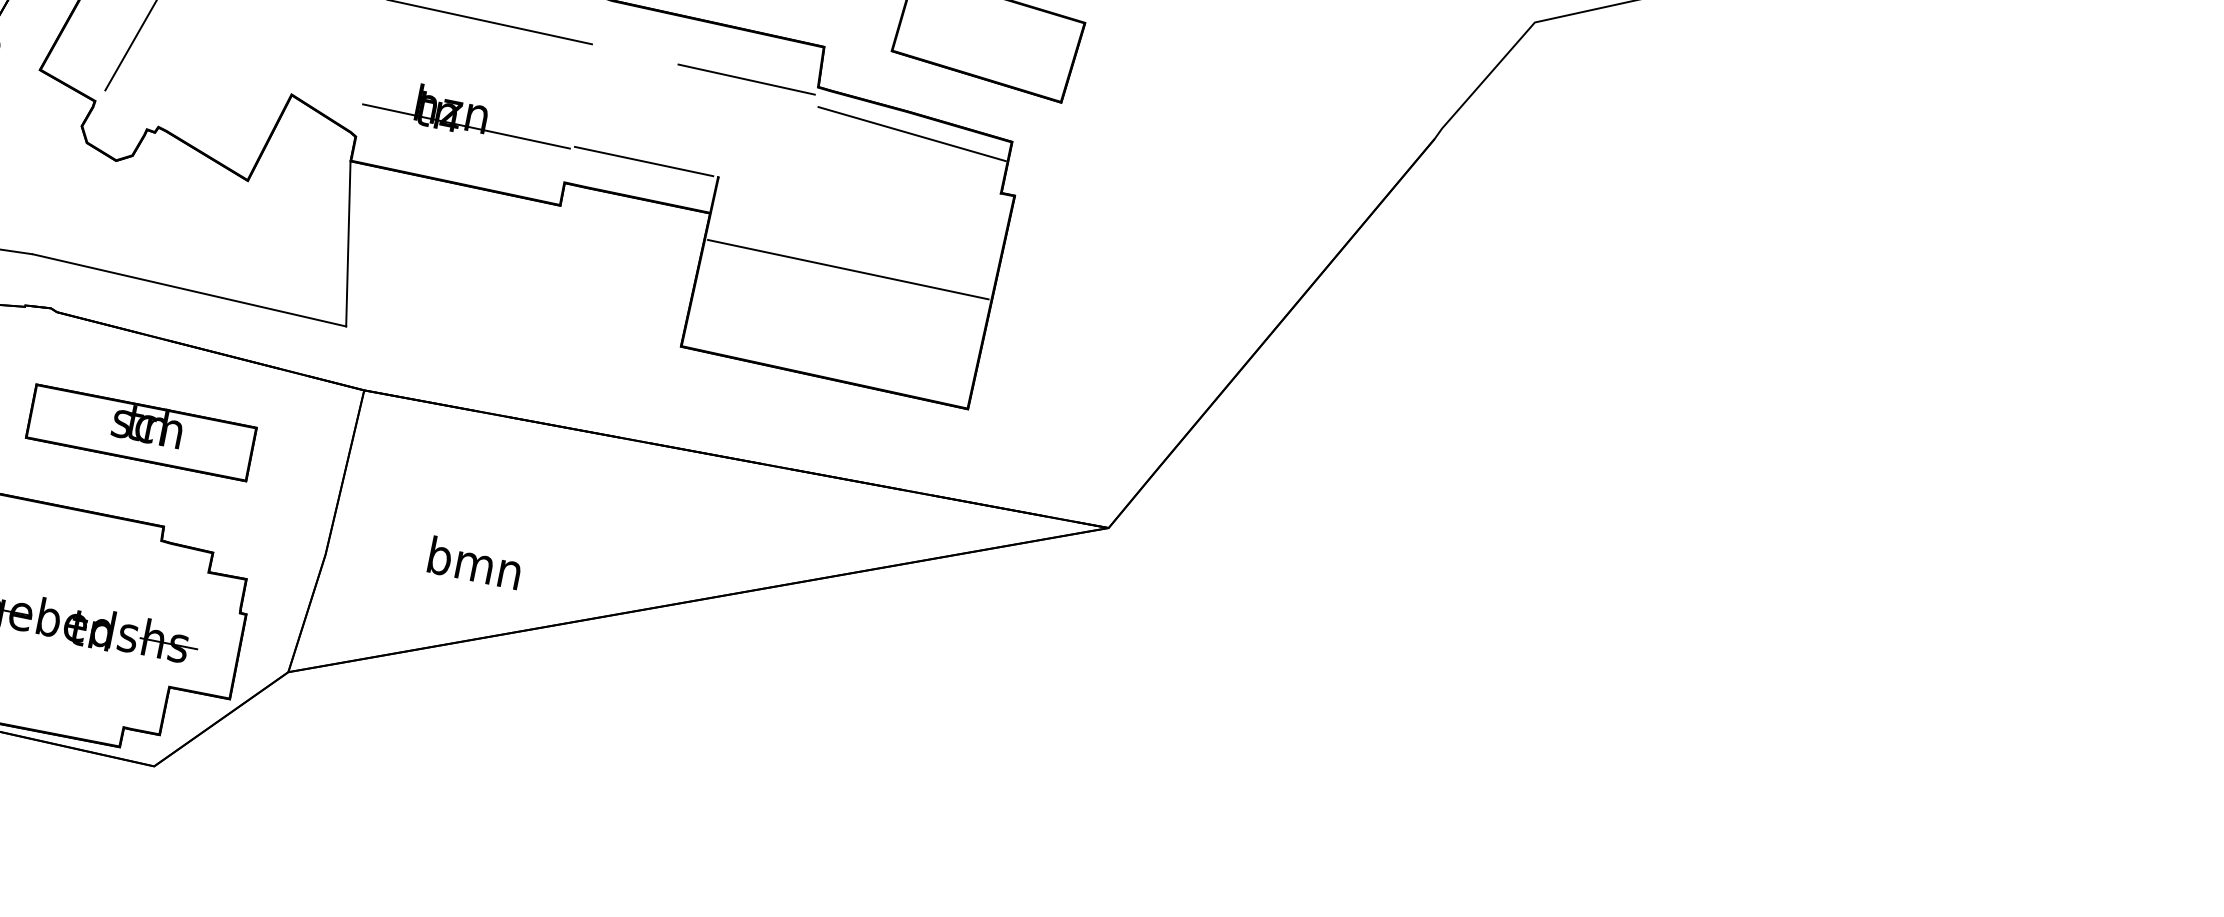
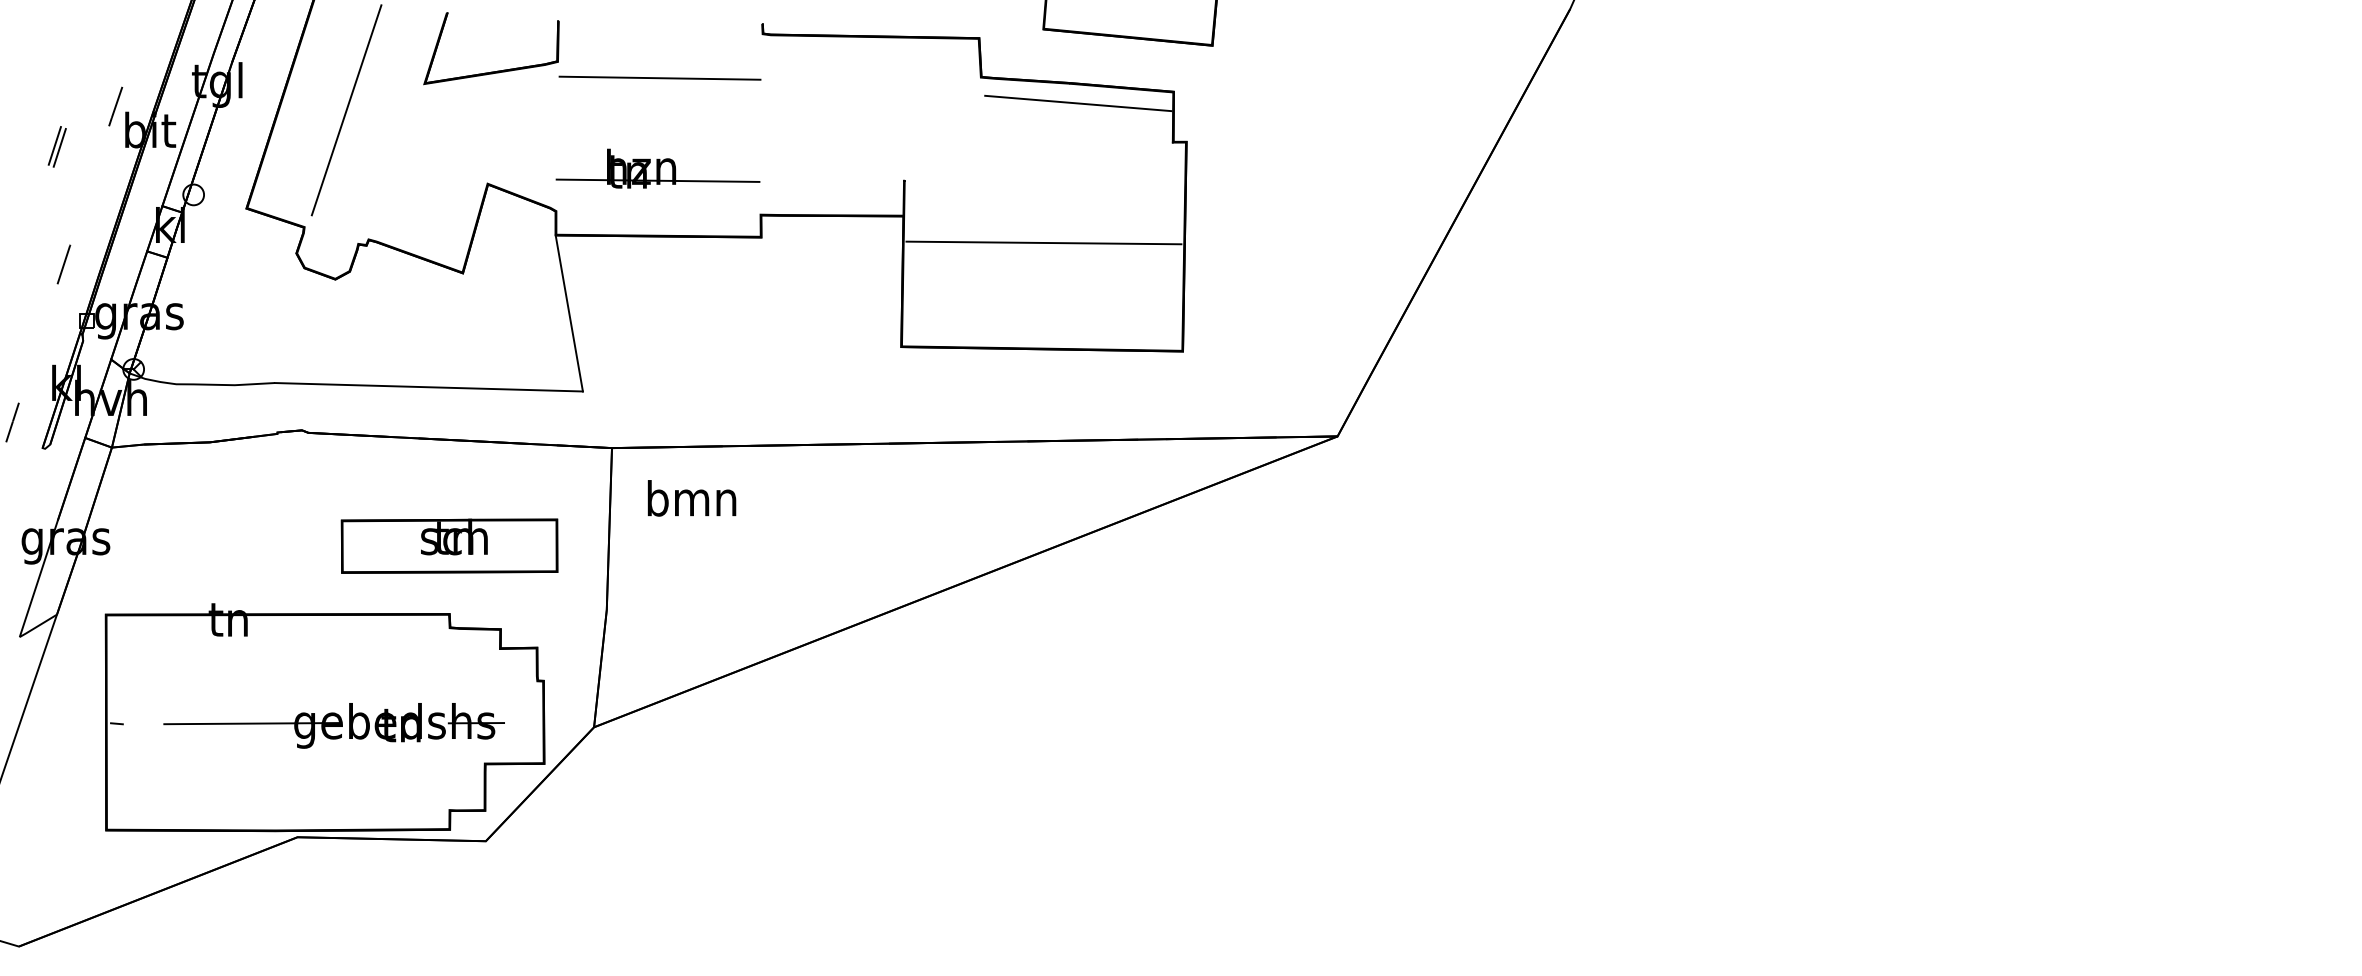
line: (746, 79) -> (912, 83), removed
line: (644, 160) -> (831, 179), removed
part: (141, 432) -> (449, 545), moved
text: (474, 563) -> (691, 498), moved

